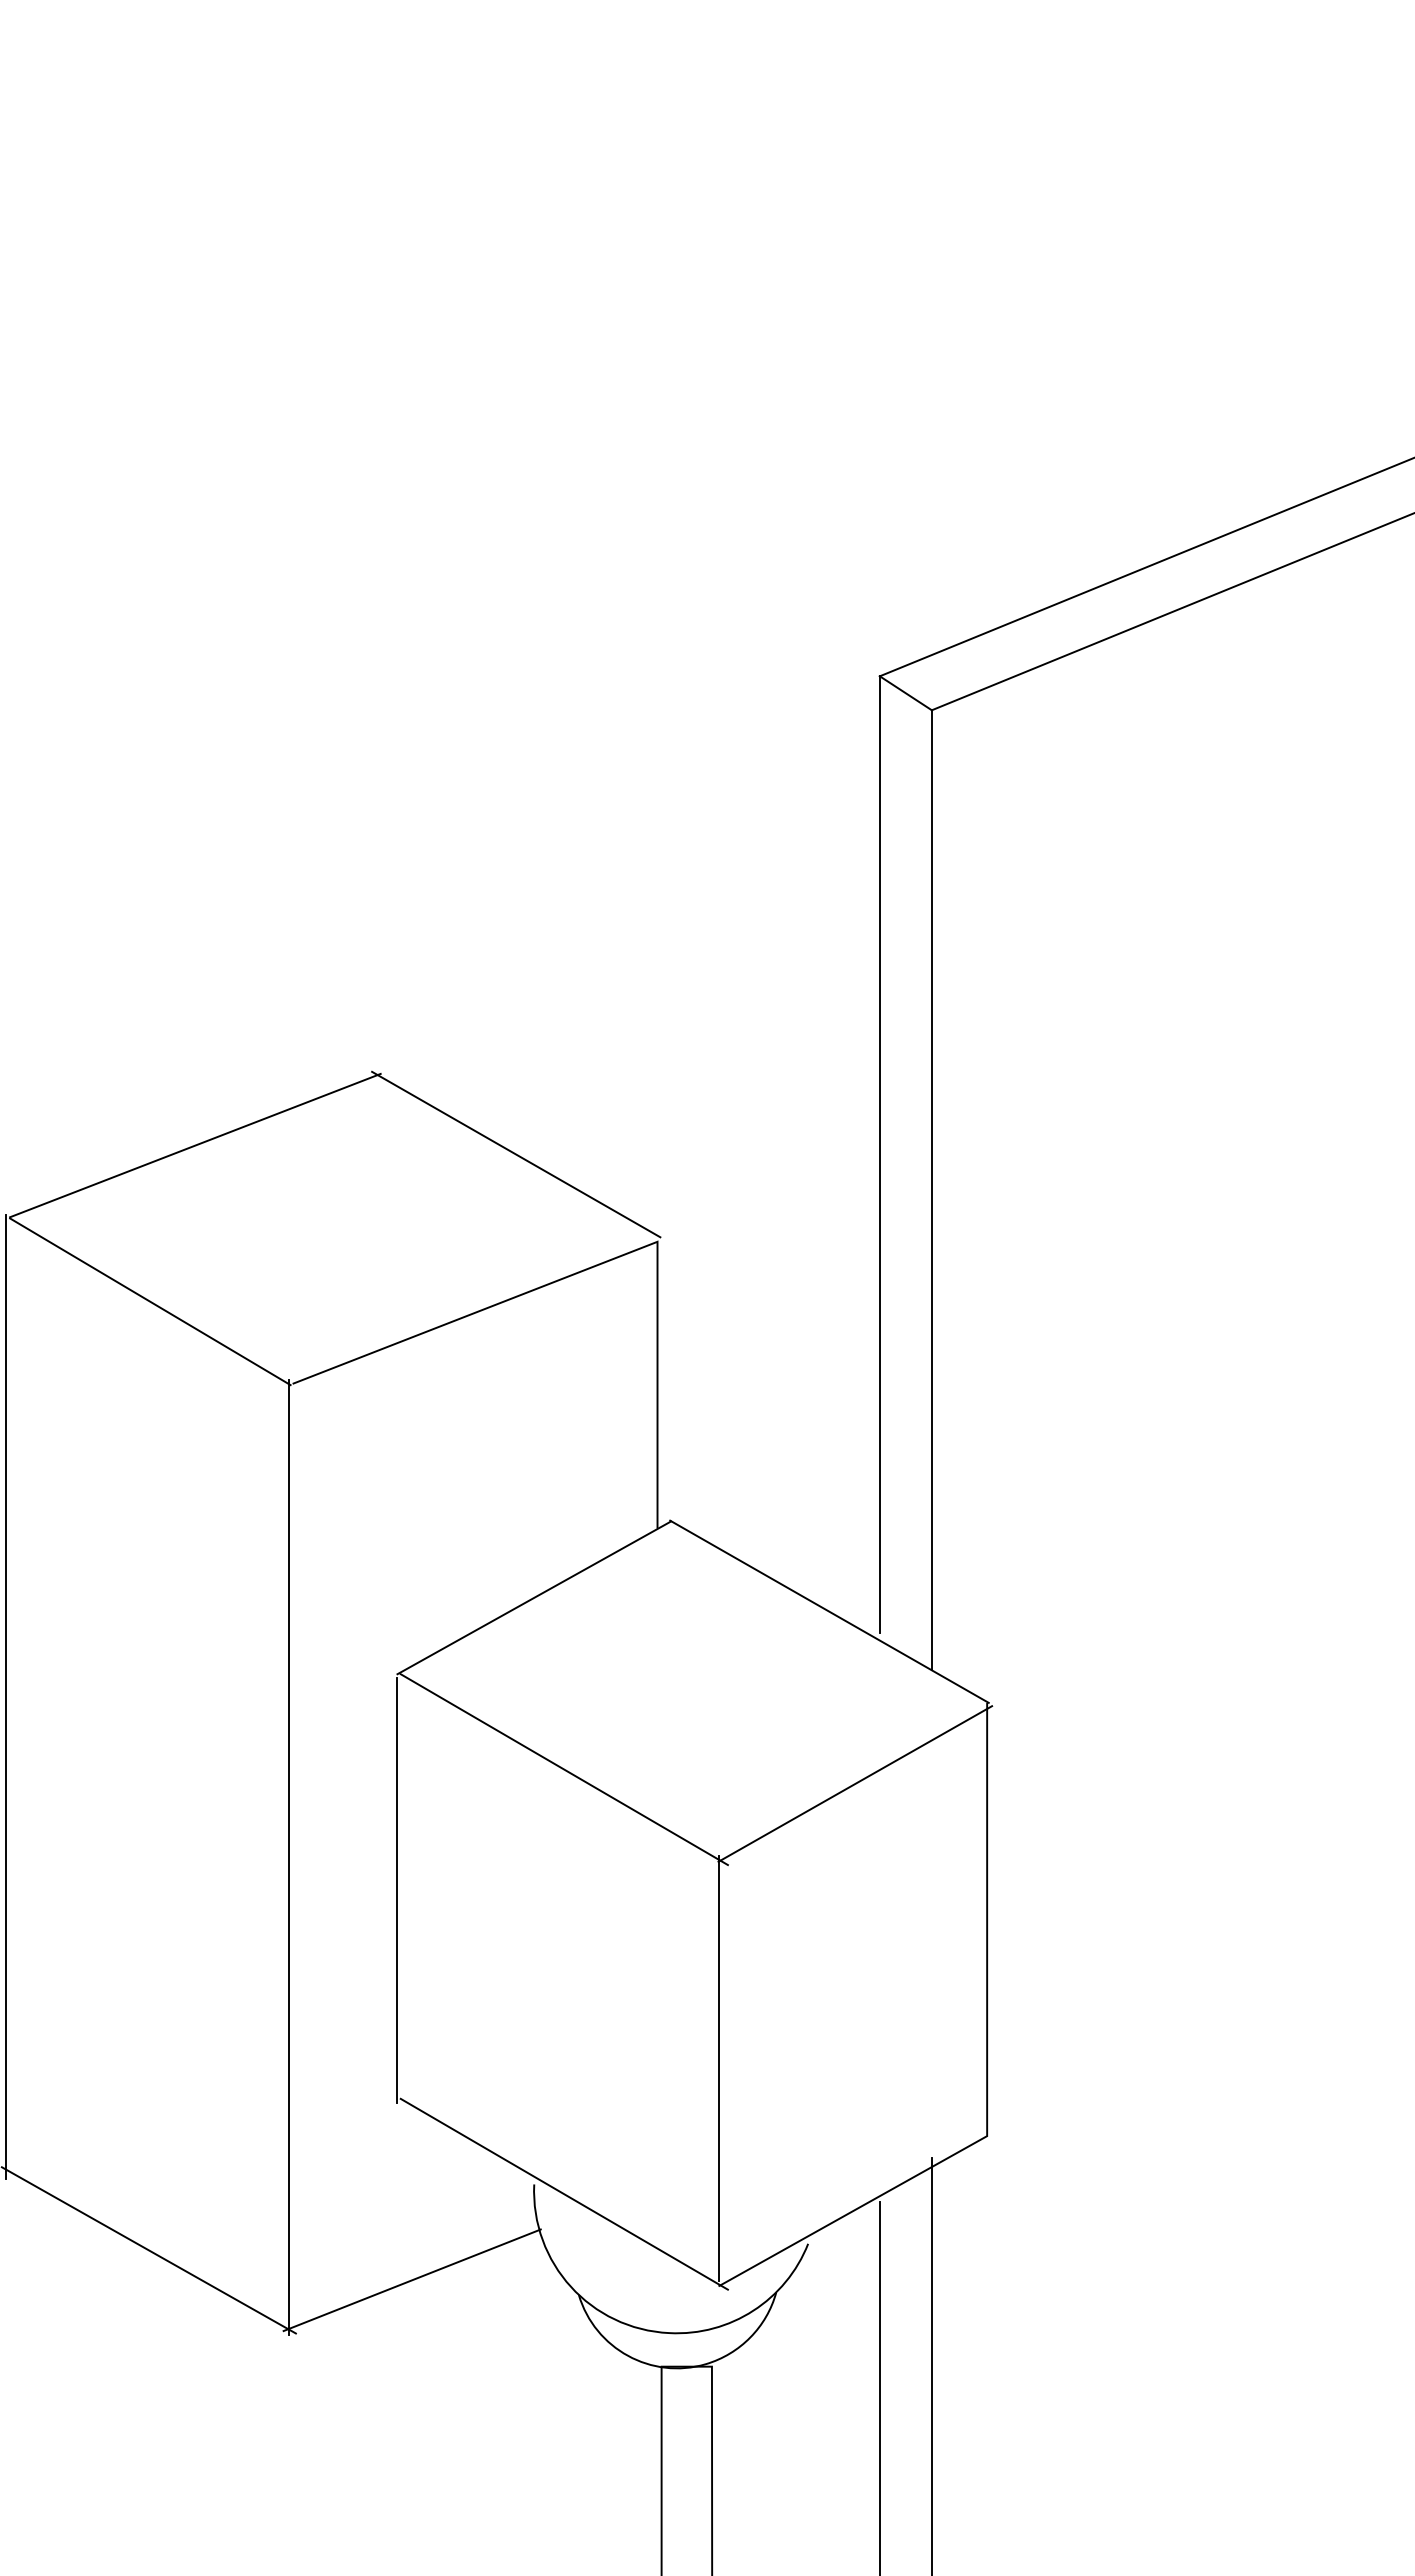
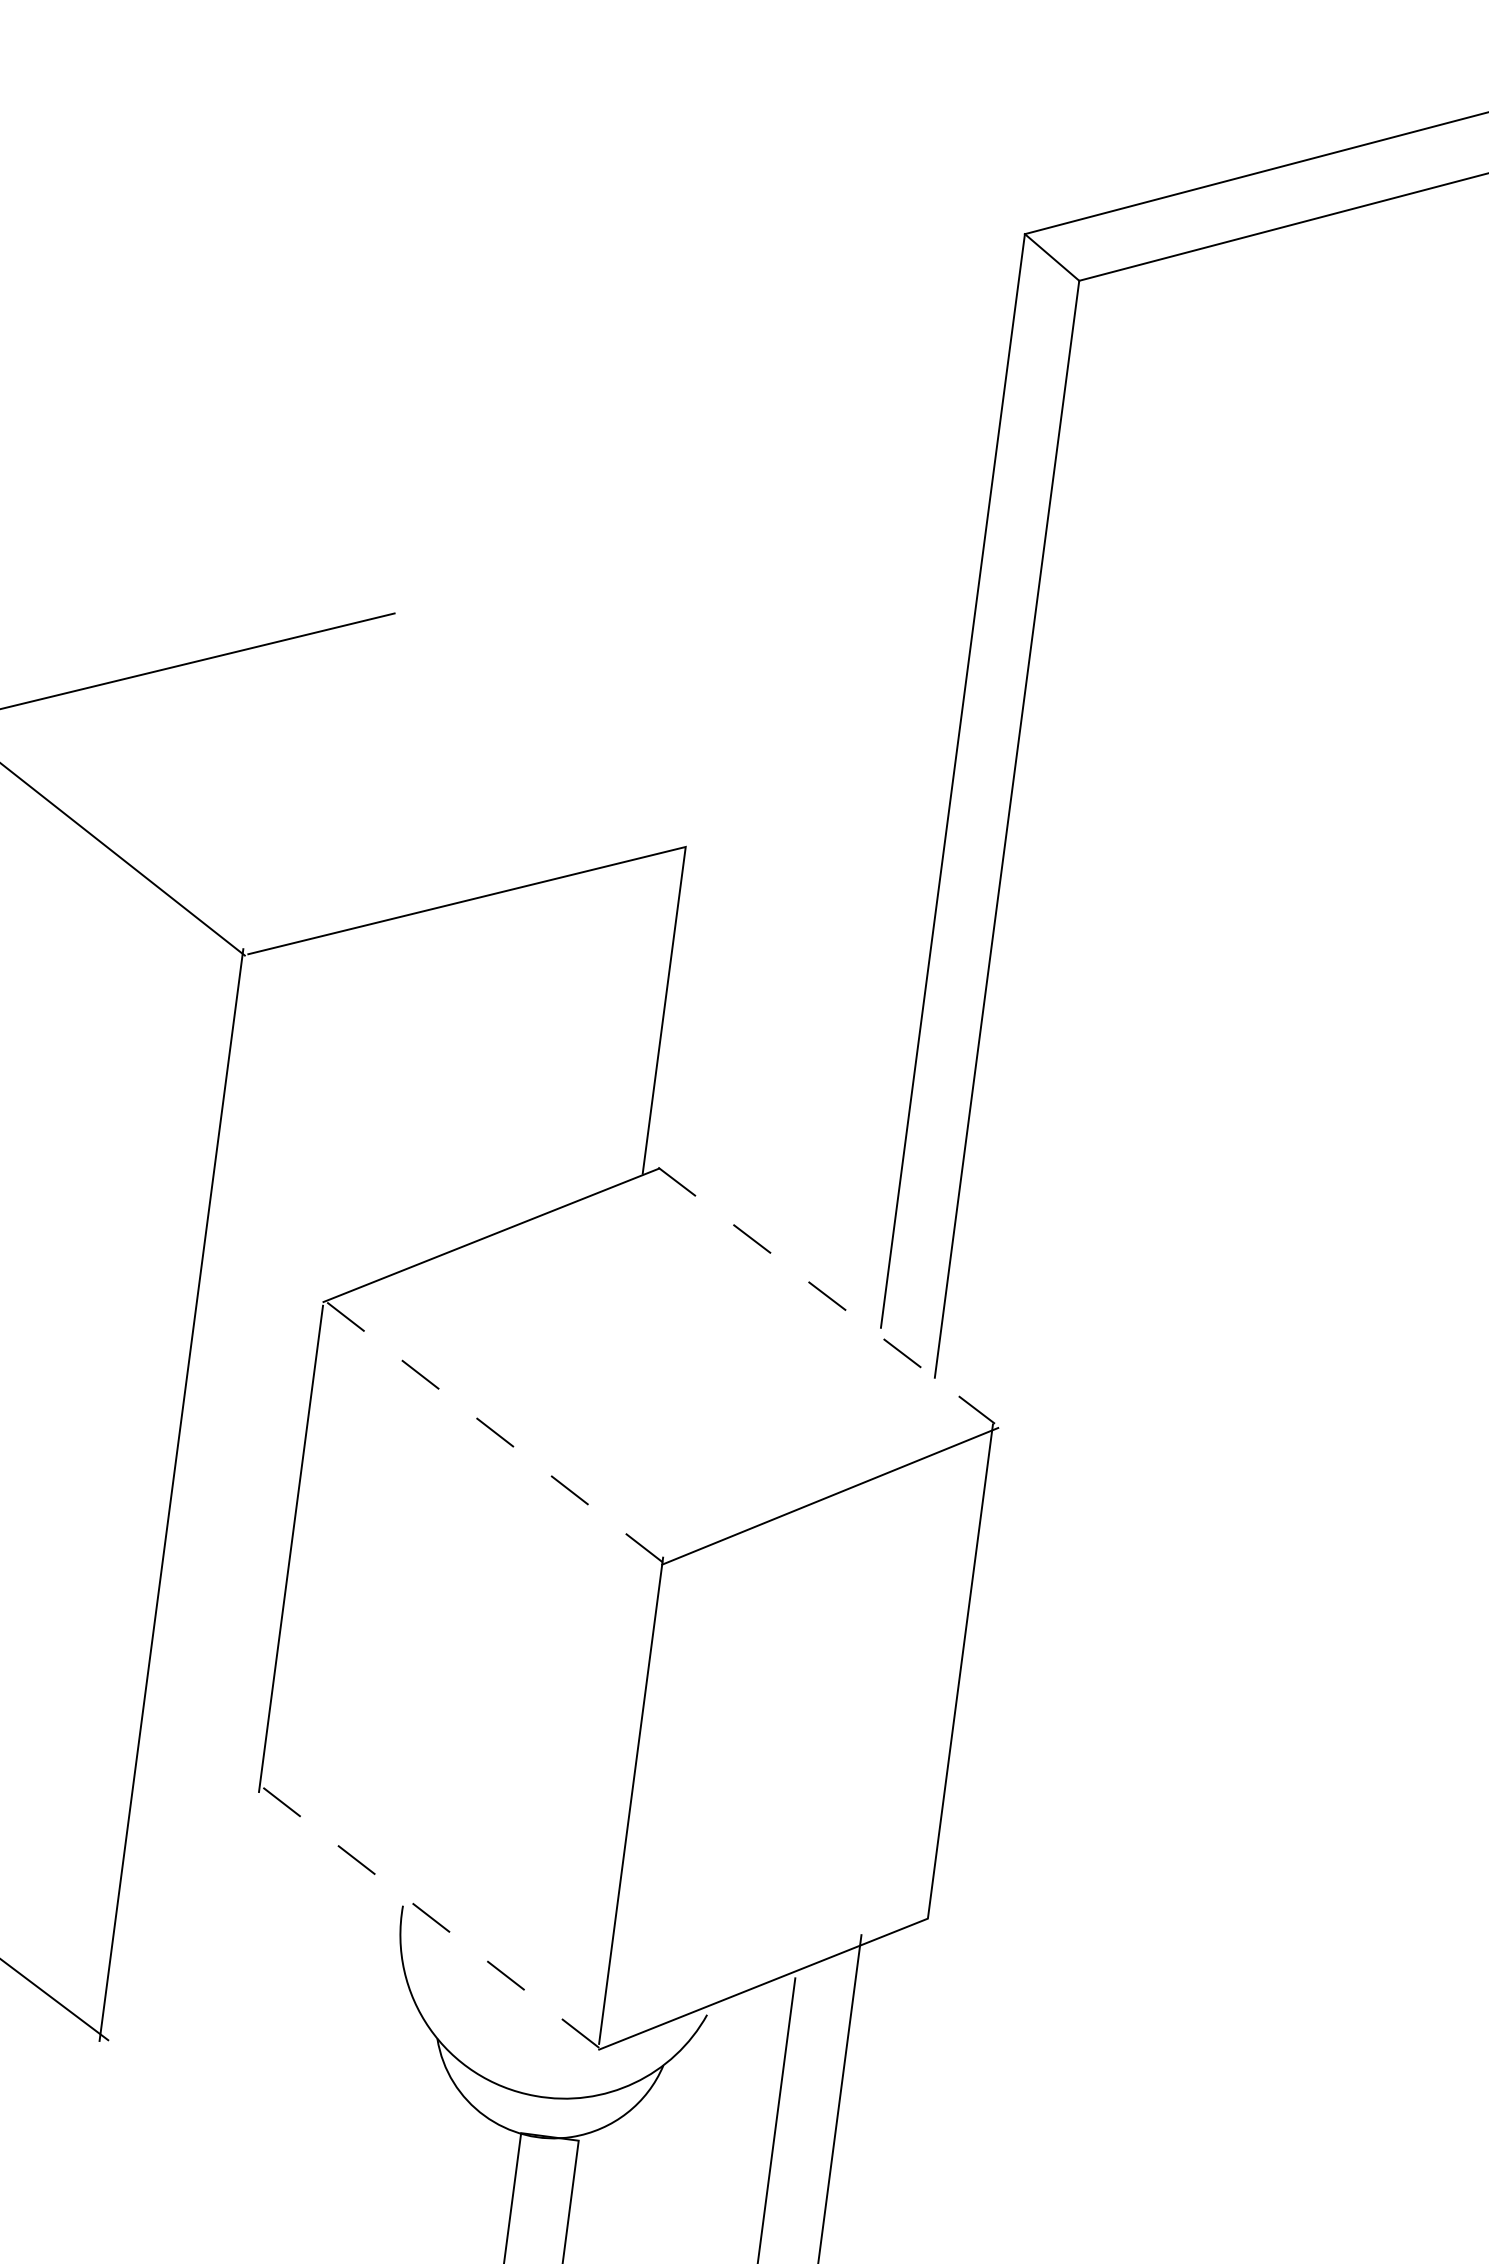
line: (516, 1154) -> (537, 725), removed
line: (829, 1611) -> (826, 1295), solid -> dashed
line: (564, 1769) -> (500, 1436), solid -> dashed
line: (564, 2194) -> (436, 1921), solid -> dashed
line: (411, 2280) -> (248, 1997), removed

